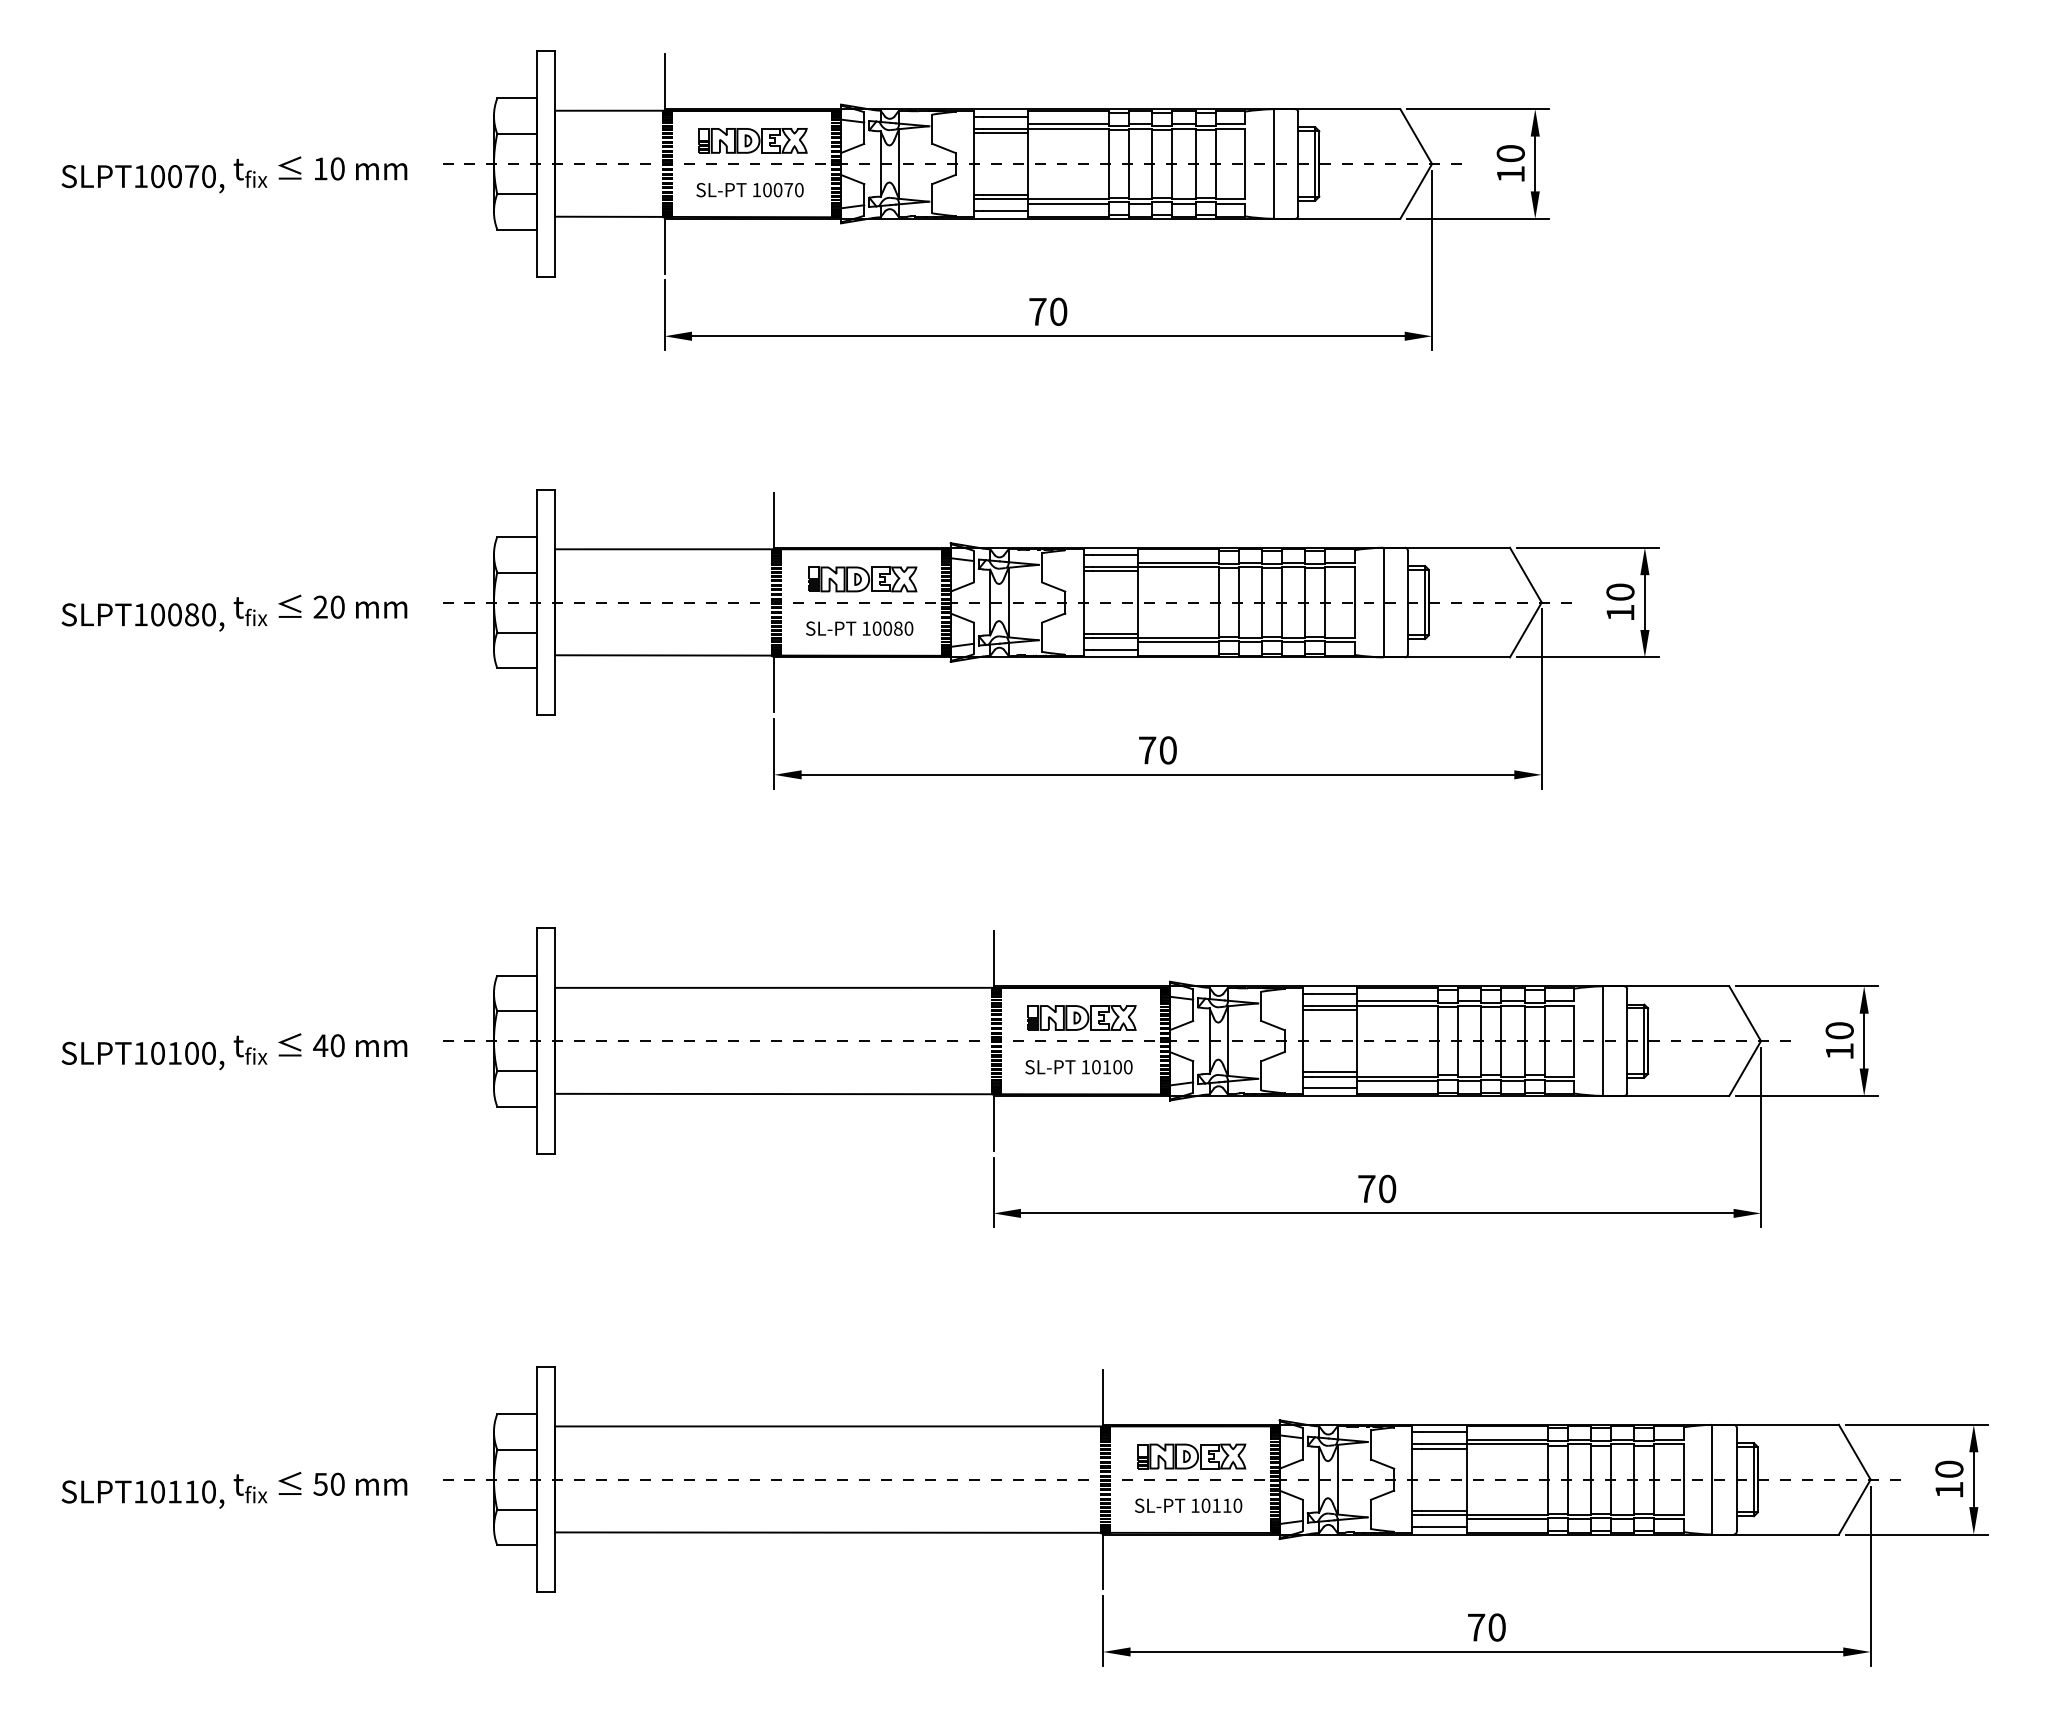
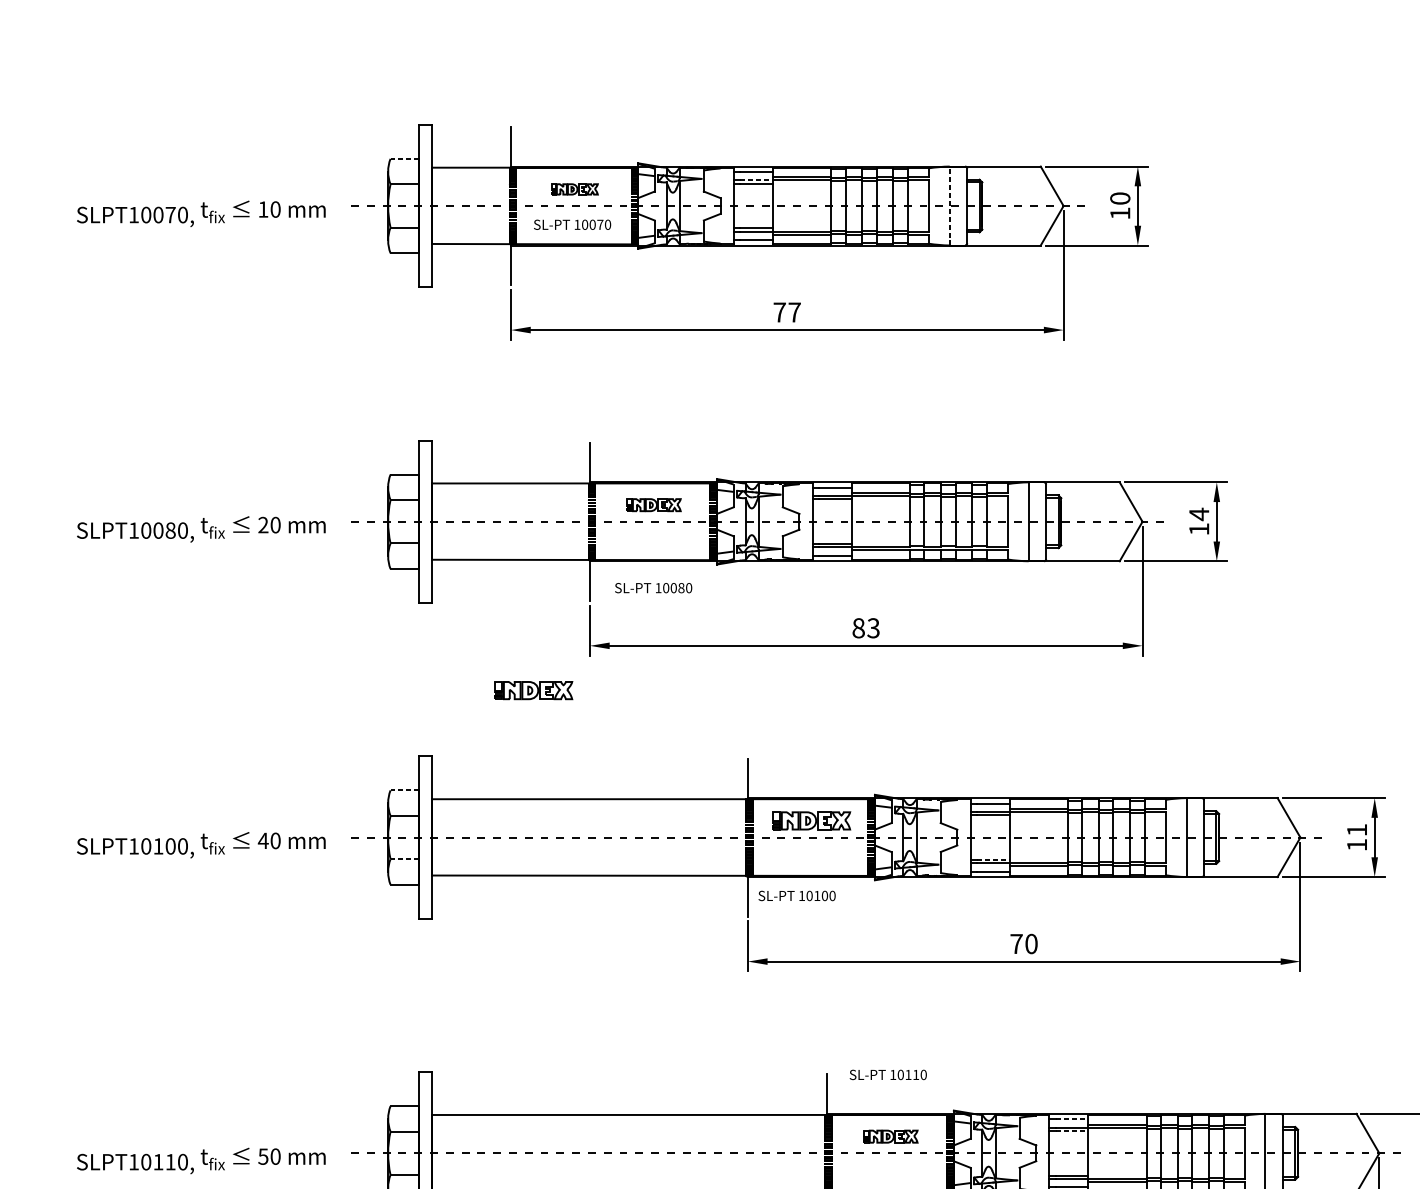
line: (516, 98) -> (404, 158), solid -> dashed
line: (1005, 128) -> (756, 180), solid -> dashed
part: (752, 140) -> (574, 189), size x0.6
line: (1273, 164) -> (949, 206), solid -> dashed
text: (1058, 311) -> (794, 312), 70 -> 77
part: (862, 579) -> (653, 505), size x0.7
text: (1620, 592) -> (1199, 514), 10 -> 14
text: (859, 628) -> (653, 587), moved
text: (1157, 750) -> (865, 628), 70 -> 83
part: (695, 836) -> (533, 690), added
line: (516, 975) -> (404, 790), solid -> dashed
text: (1839, 1030) -> (1356, 829), 10 -> 11
text: (1078, 1067) -> (796, 896), moved
line: (516, 1071) -> (404, 859), solid -> dashed
line: (1334, 1072) -> (993, 860), solid -> dashed
line: (1444, 1432) -> (1072, 1119), solid -> dashed
line: (1444, 1448) -> (1072, 1130), solid -> dashed
part: (1191, 1456) -> (890, 1136), size x0.7
text: (1188, 1505) -> (888, 1074), moved

